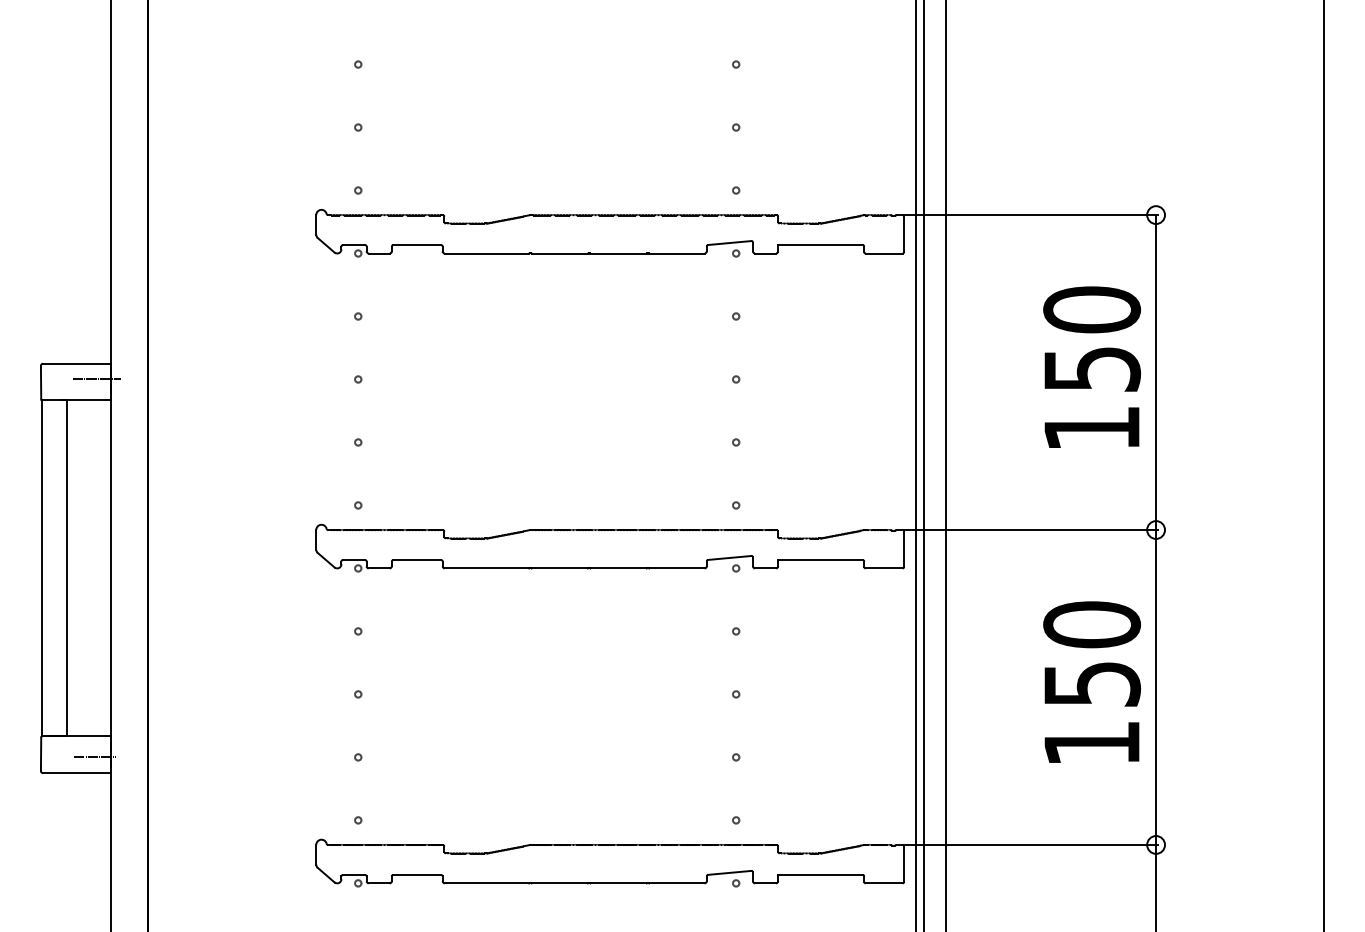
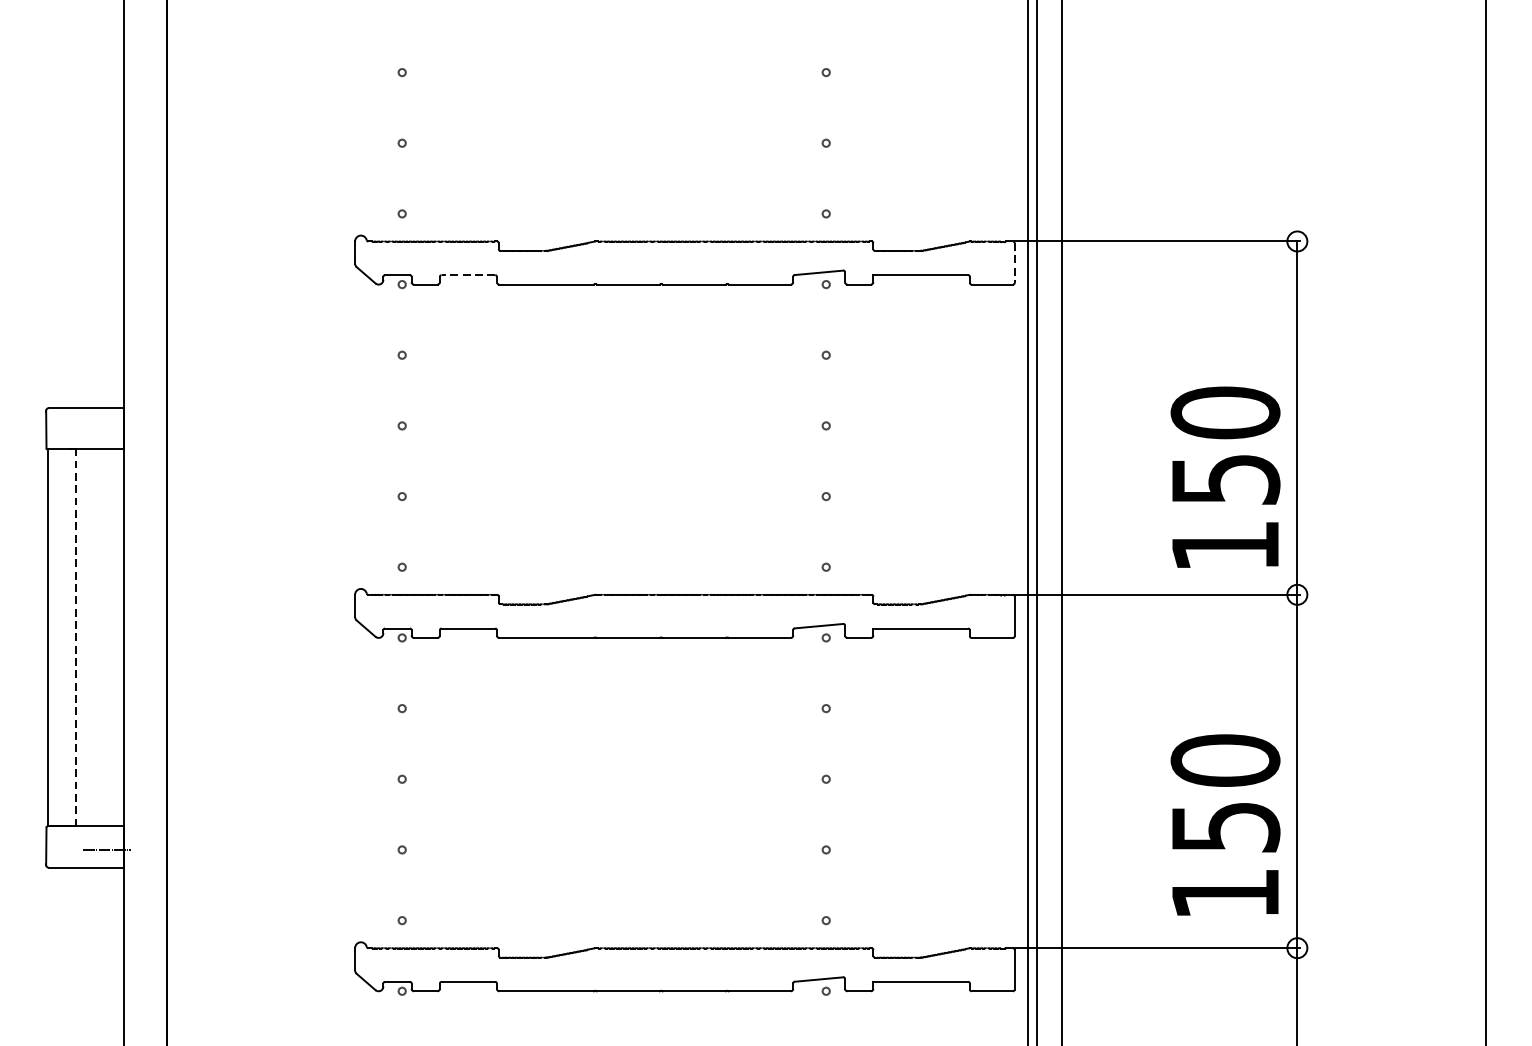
line: (904, 234) -> (1015, 263), solid -> dashed
line: (417, 245) -> (468, 275), solid -> dashed
text: (1092, 366) -> (1226, 476), moved
line: (96, 379) -> (108, 425), removed
line: (67, 568) -> (75, 638), solid -> dashed
text: (1092, 681) -> (1226, 824), moved

